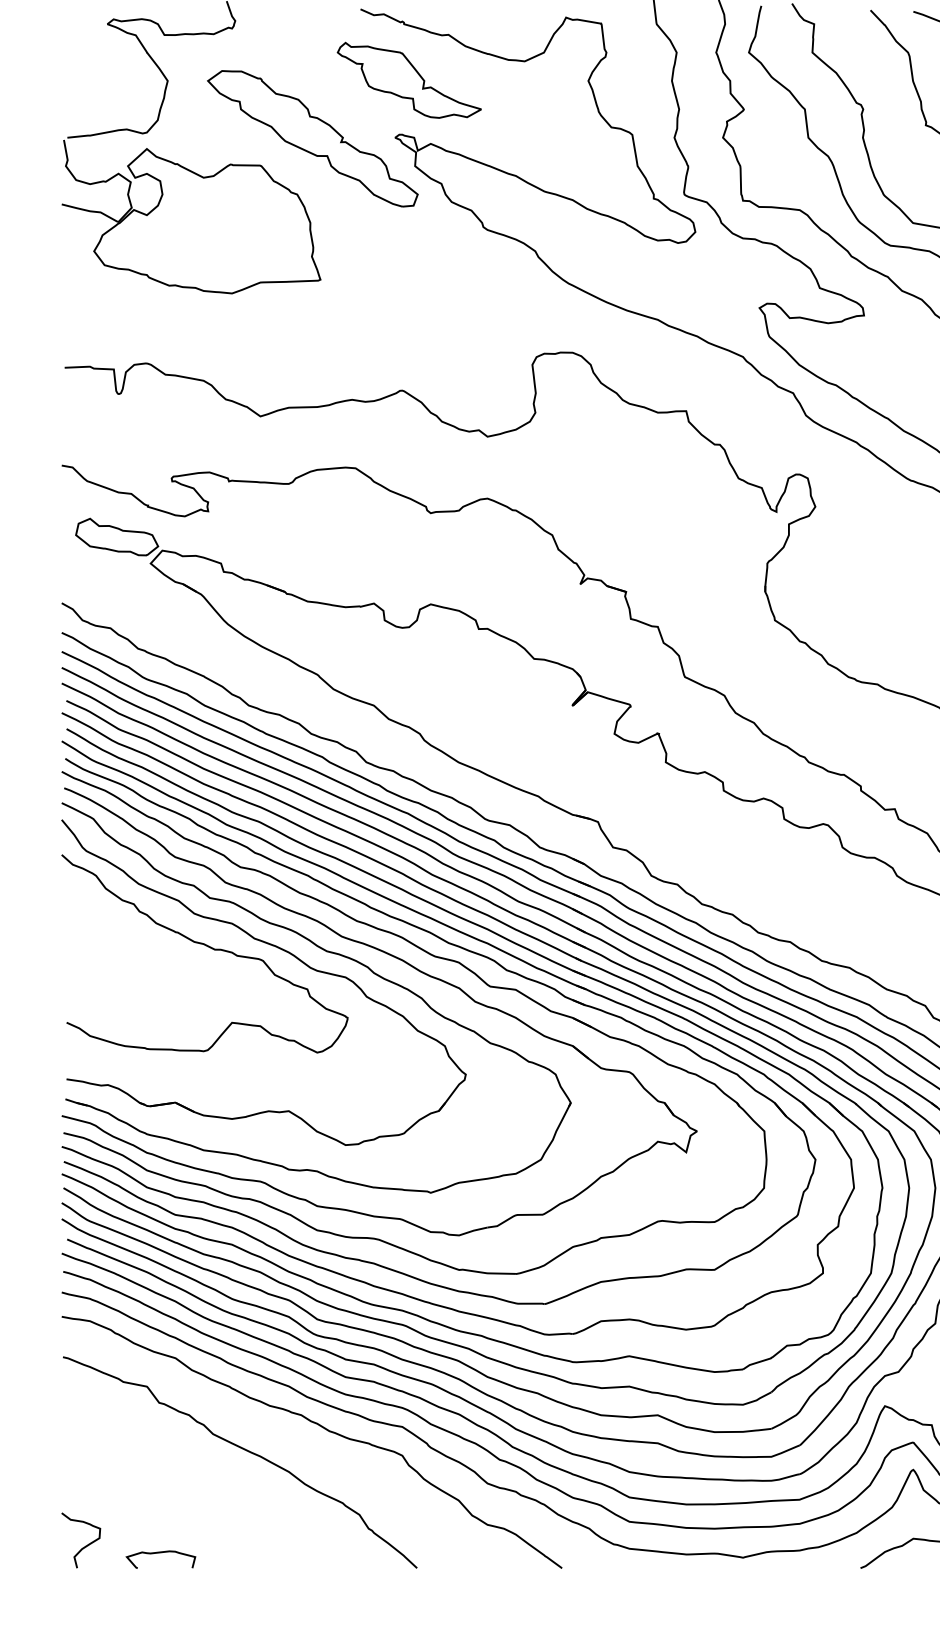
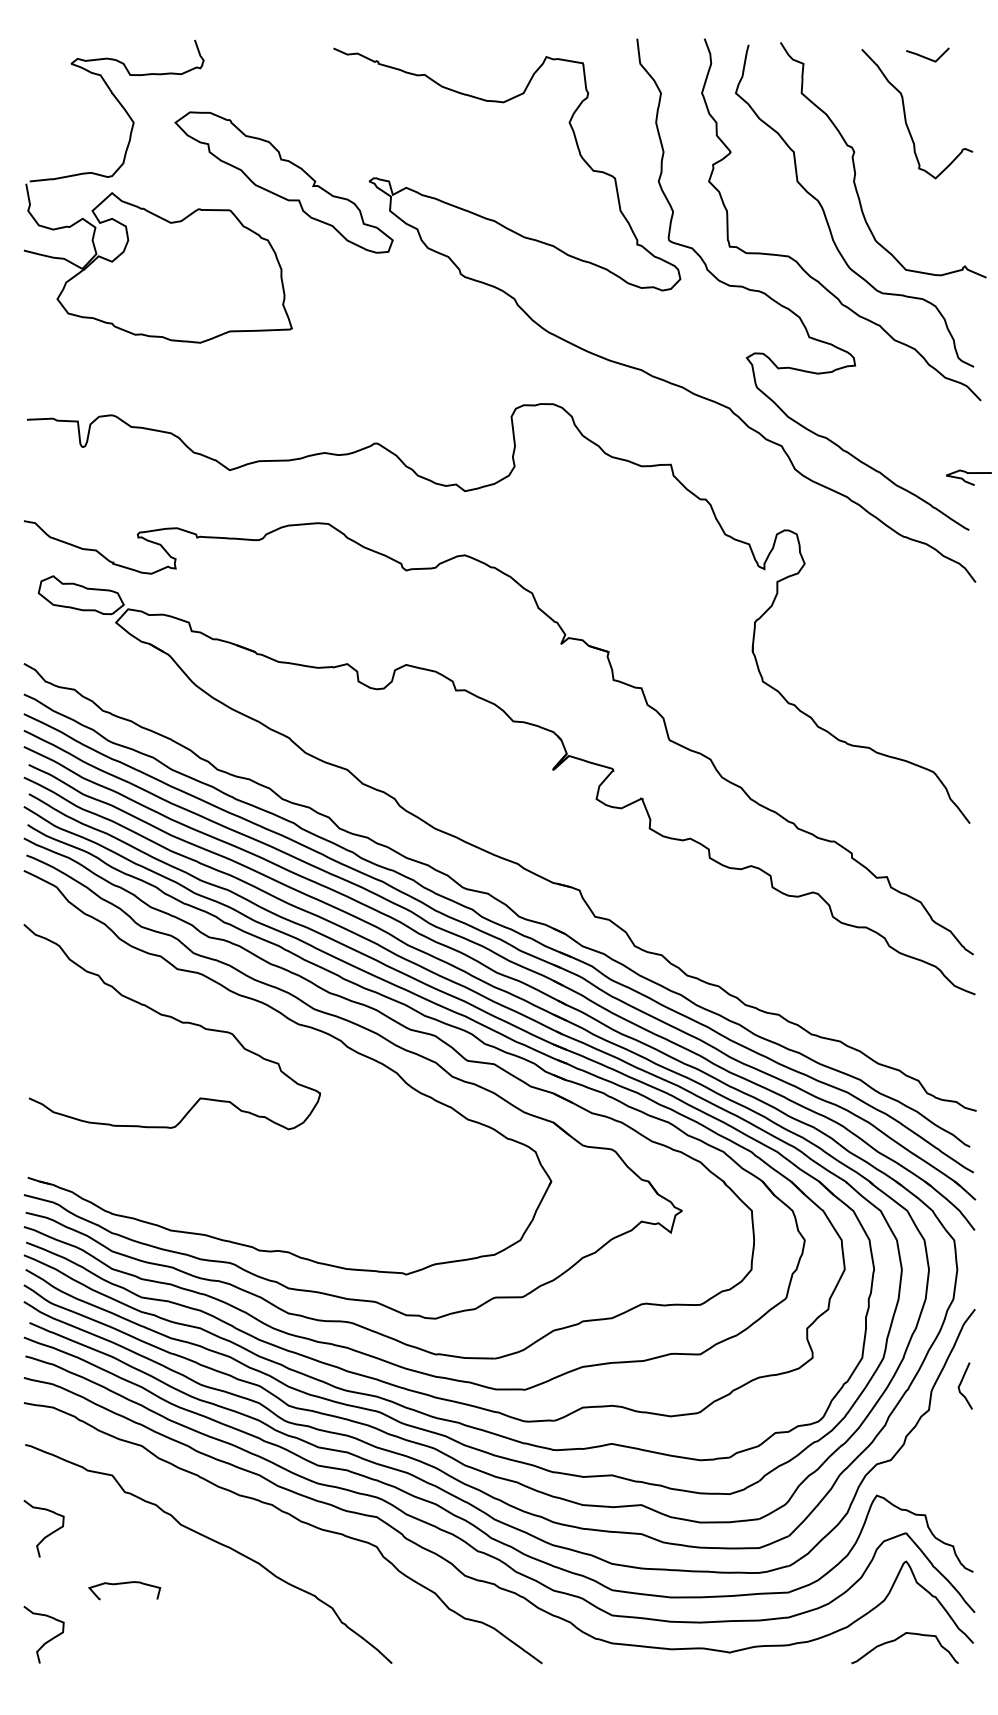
part: (408, 79) -> (383, 121), removed
part: (277, 948) -> (247, 1021), removed
curve: (83, 1444) -> (46, 1535), added
curve: (159, 1553) -> (123, 1584), moved

